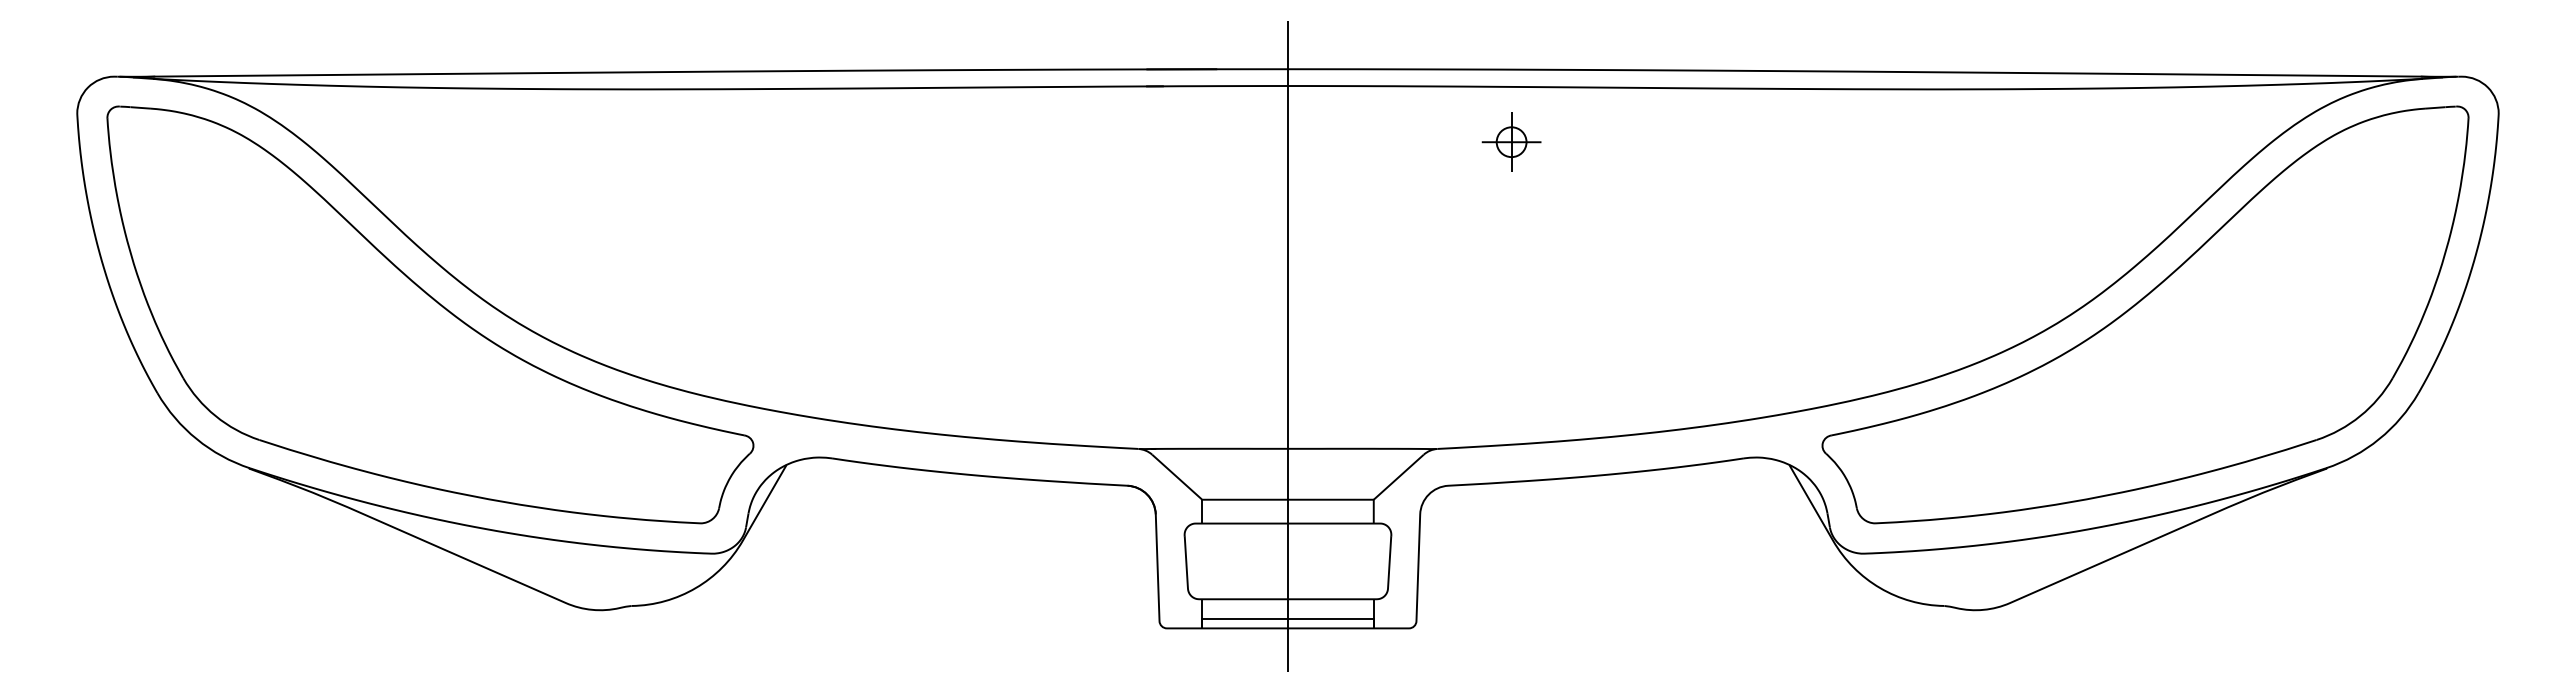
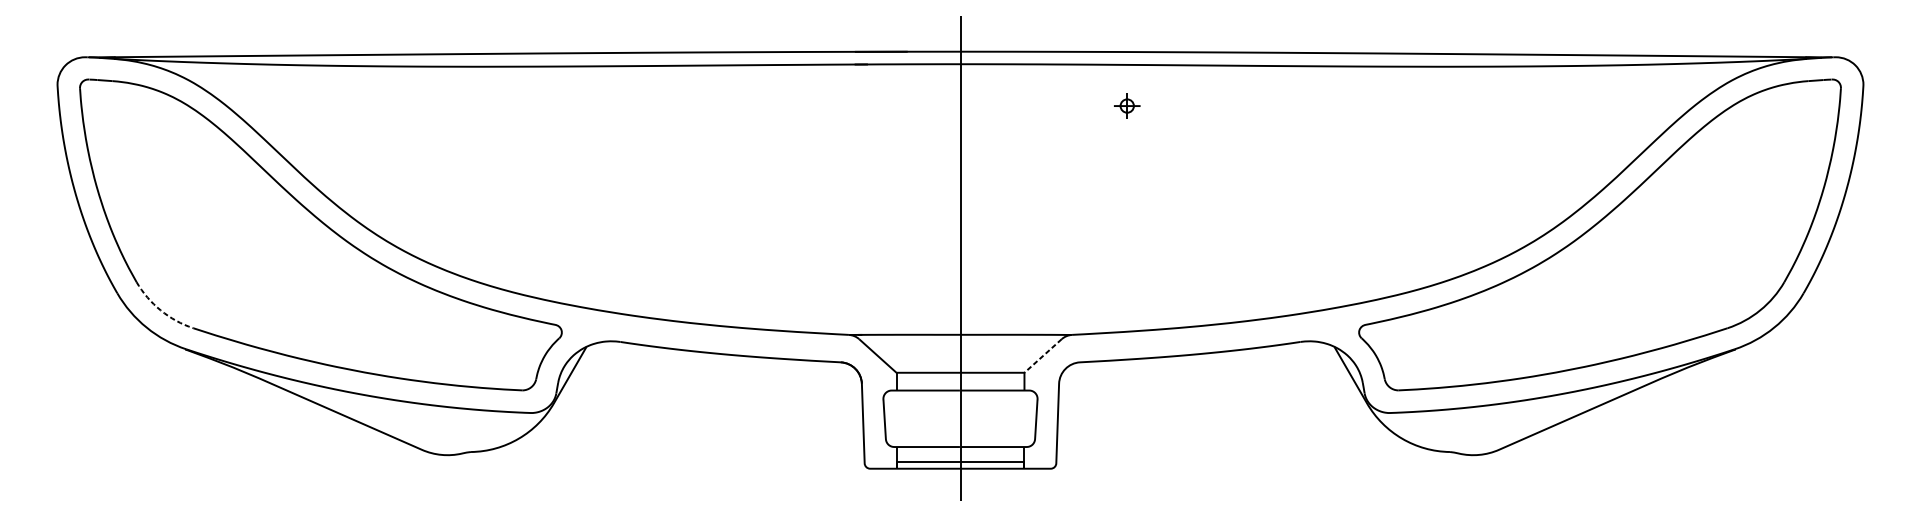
part: (1511, 141) -> (1127, 105), size x0.6
line: (215, 416) -> (160, 310), solid -> dashed
line: (1398, 477) -> (1042, 356), solid -> dashed

